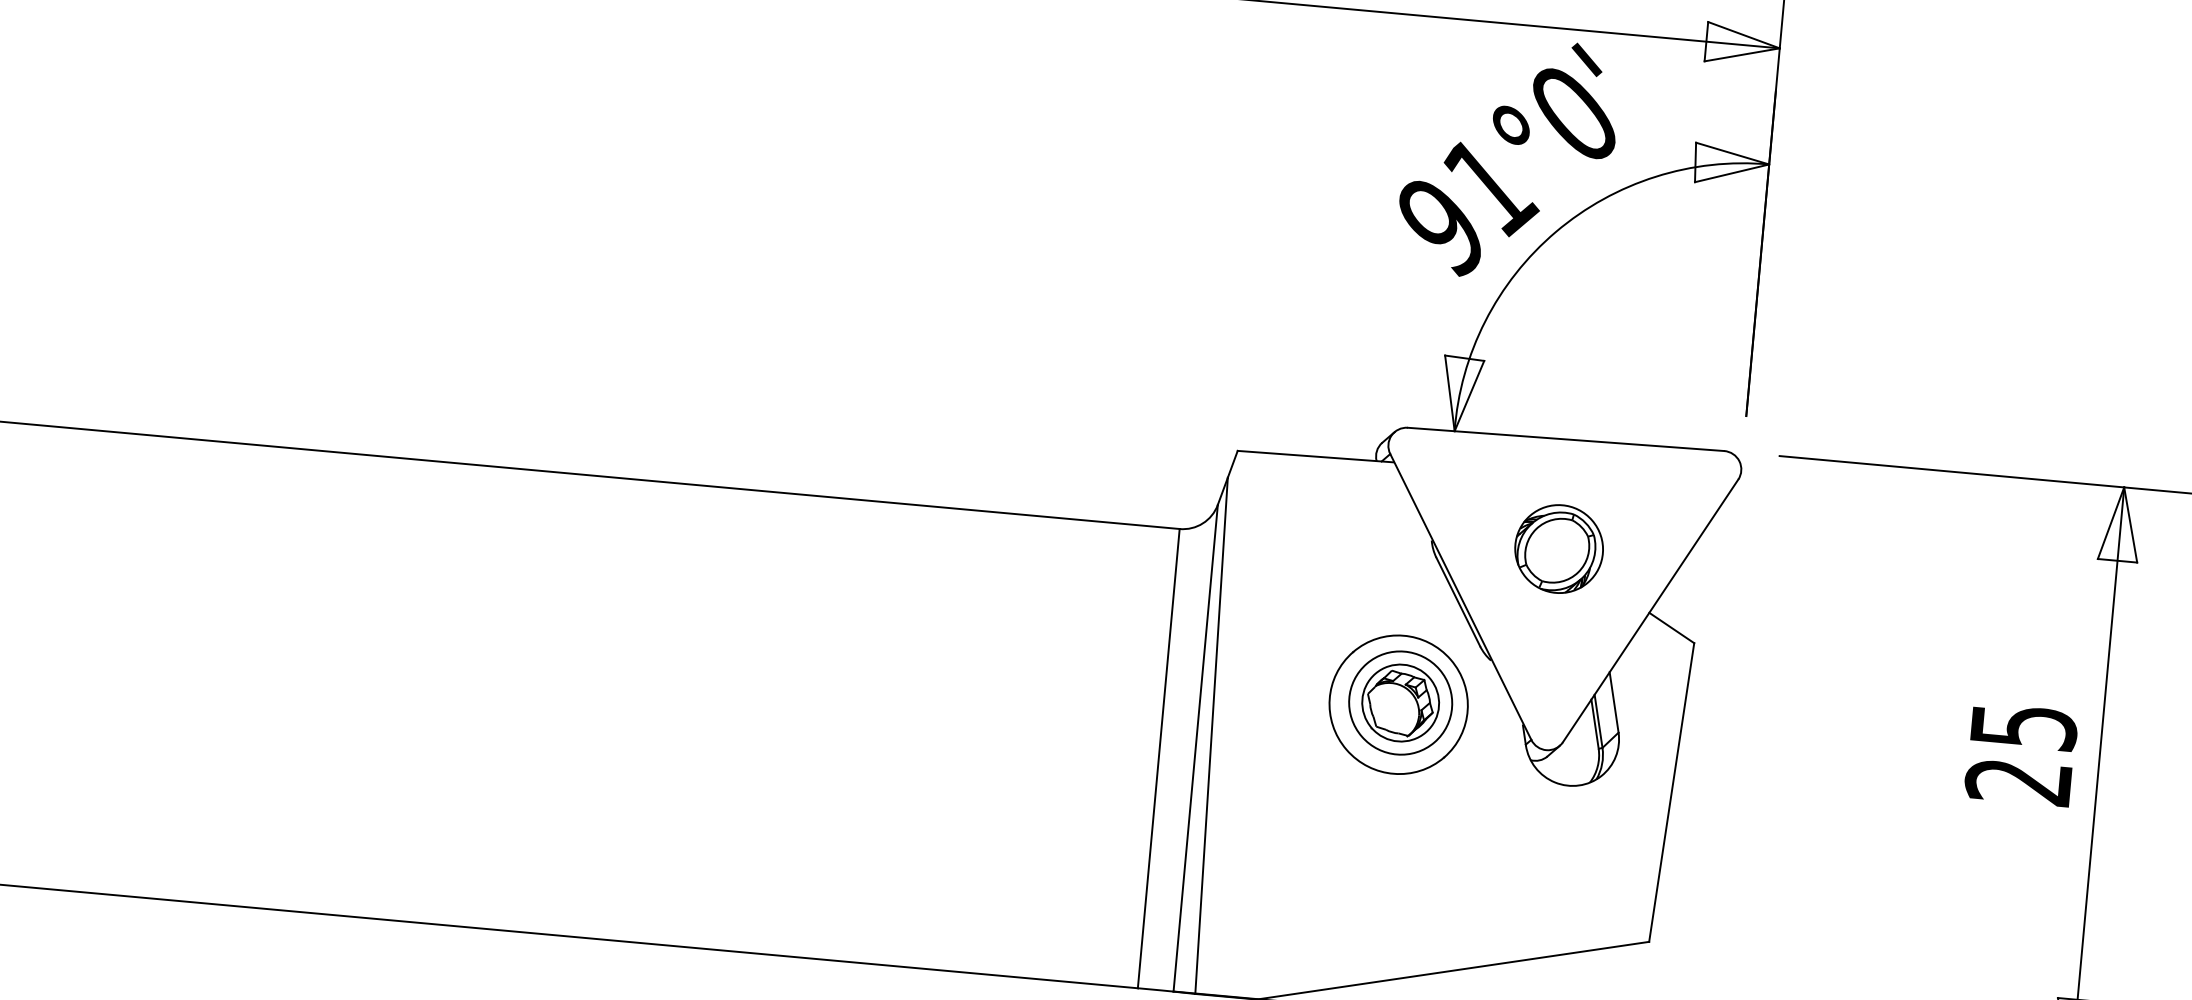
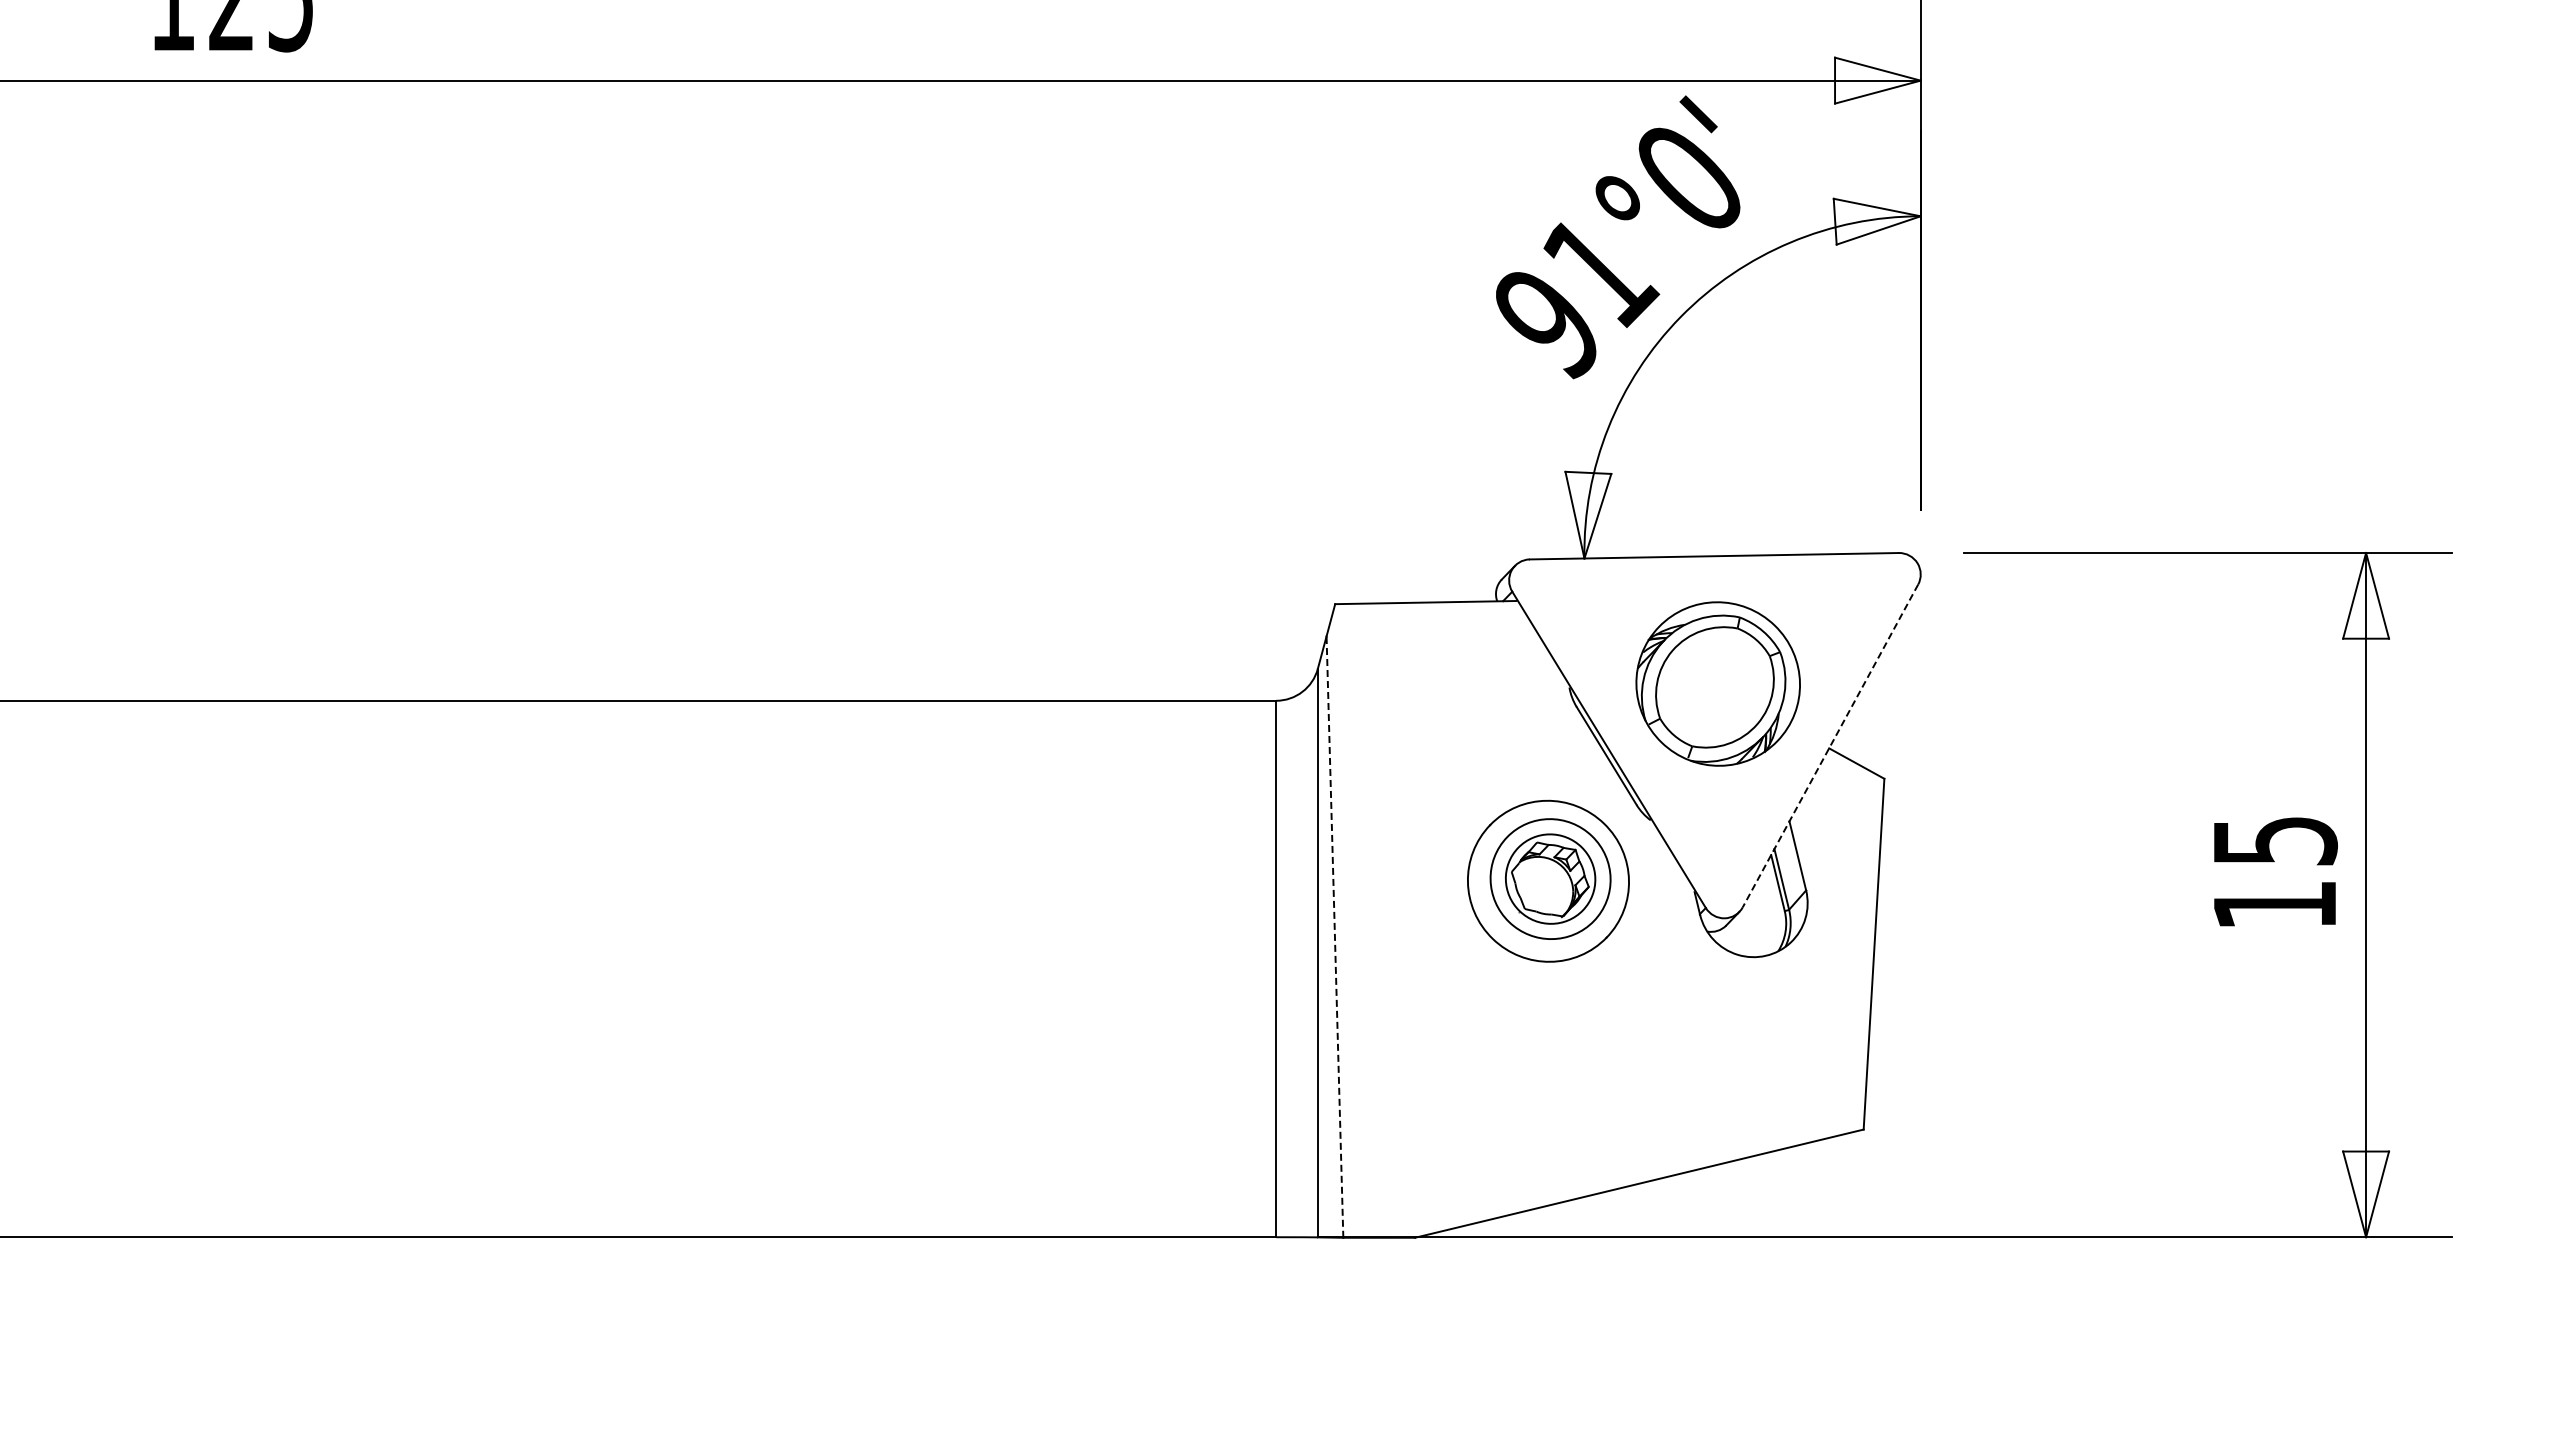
part: (1558, 548) -> (1717, 683), size x1.6
line: (1650, 610) -> (1830, 745), solid -> dashed
line: (1211, 736) -> (1334, 937), solid -> dashed
text: (2017, 781) -> (2273, 905), 25 -> 15

